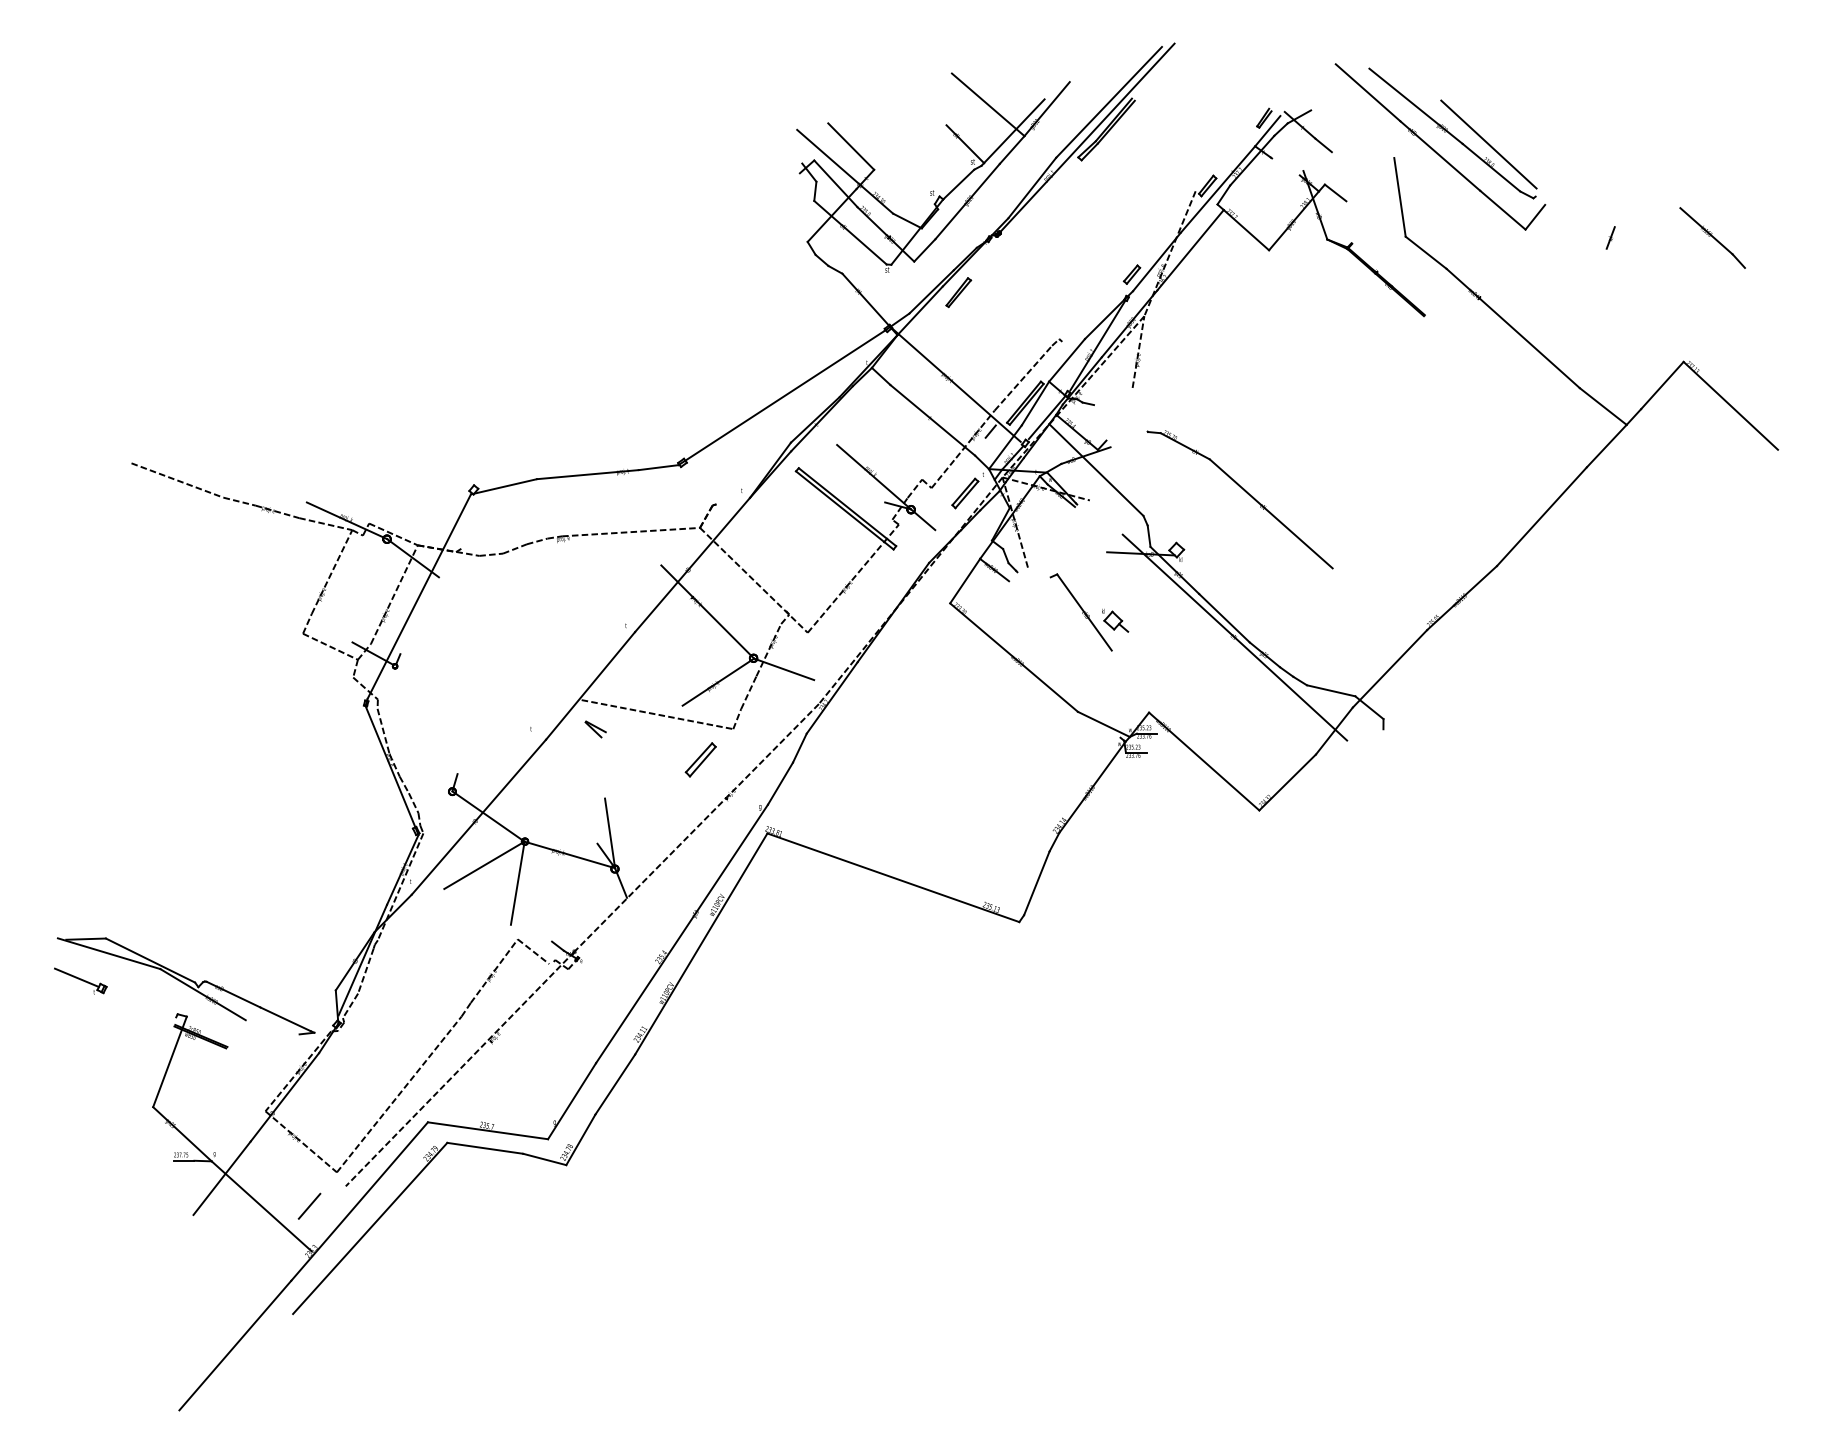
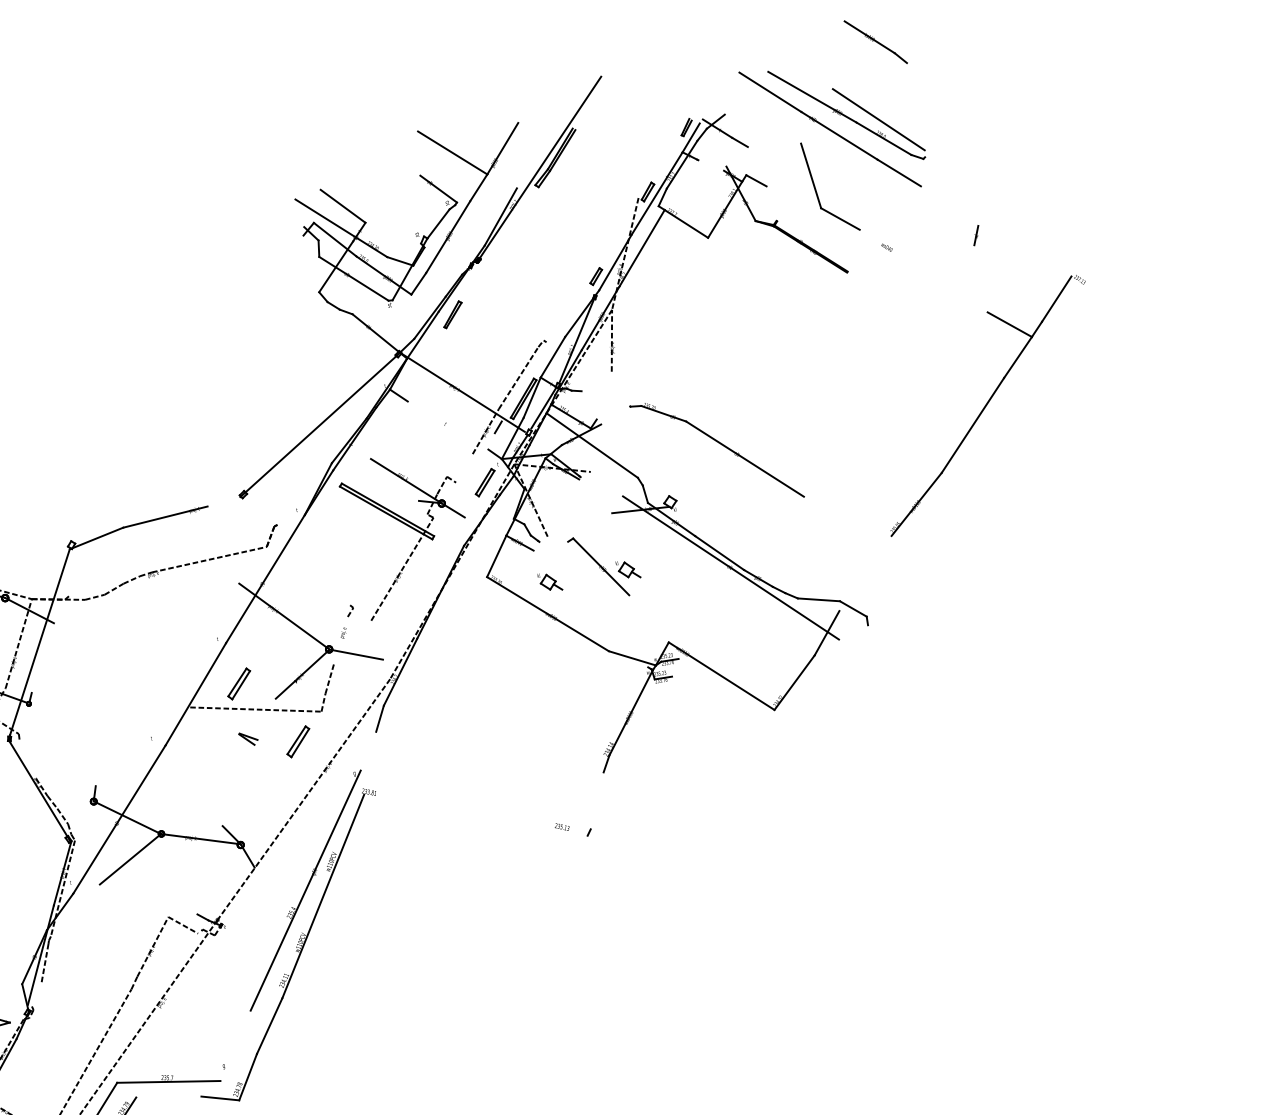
line: (1108, 101) -> (553, 134), removed
line: (1014, 131) -> (478, 171), removed
line: (1535, 216) -> (927, 173), removed
part: (1610, 237) -> (976, 235), moved
part: (1712, 237) -> (875, 41), moved
line: (1512, 328) -> (923, 271), removed
line: (1730, 405) -> (1116, 306), removed
line: (932, 420) -> (447, 425), removed
line: (658, 467) -> (223, 501), removed
line: (943, 473) -> (464, 468), removed
line: (753, 579) -> (318, 583), removed
part: (1022, 620) -> (550, 581), added
line: (768, 650) -> (340, 640), removed
line: (1389, 668) -> (865, 573), removed
part: (642, 681) -> (238, 683), added
part: (595, 729) -> (248, 739), moved
line: (383, 731) -> (27, 760), removed
line: (780, 783) -> (368, 751), removed
line: (610, 833) -> (232, 815), removed
line: (893, 877) -> (475, 815), removed
line: (517, 882) -> (160, 869), removed
line: (1036, 883) -> (596, 801), removed
line: (350, 1005) -> (36, 994), removed
line: (572, 1101) -> (235, 1046), removed
line: (485, 1147) -> (168, 1096), removed

